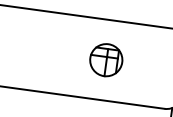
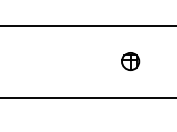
part: (106, 60) -> (130, 61), size x0.6

